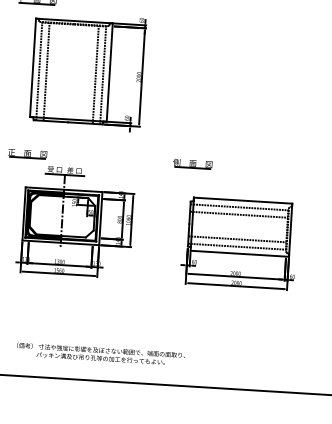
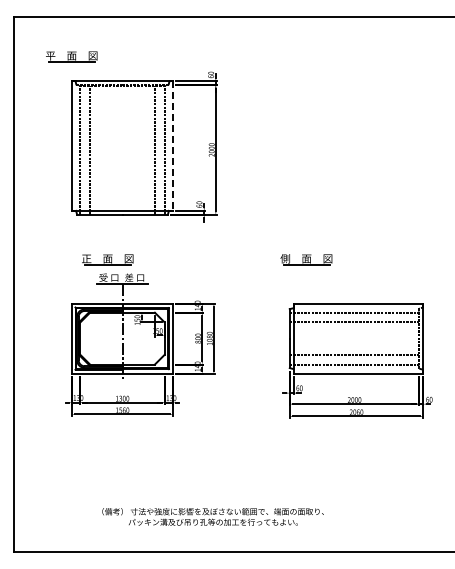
line: (110, 72) -> (173, 146), solid -> dashed
part: (27, 153) -> (107, 259), moved
part: (192, 164) -> (306, 259), moved
text: (100, 354) -> (212, 516), moved

